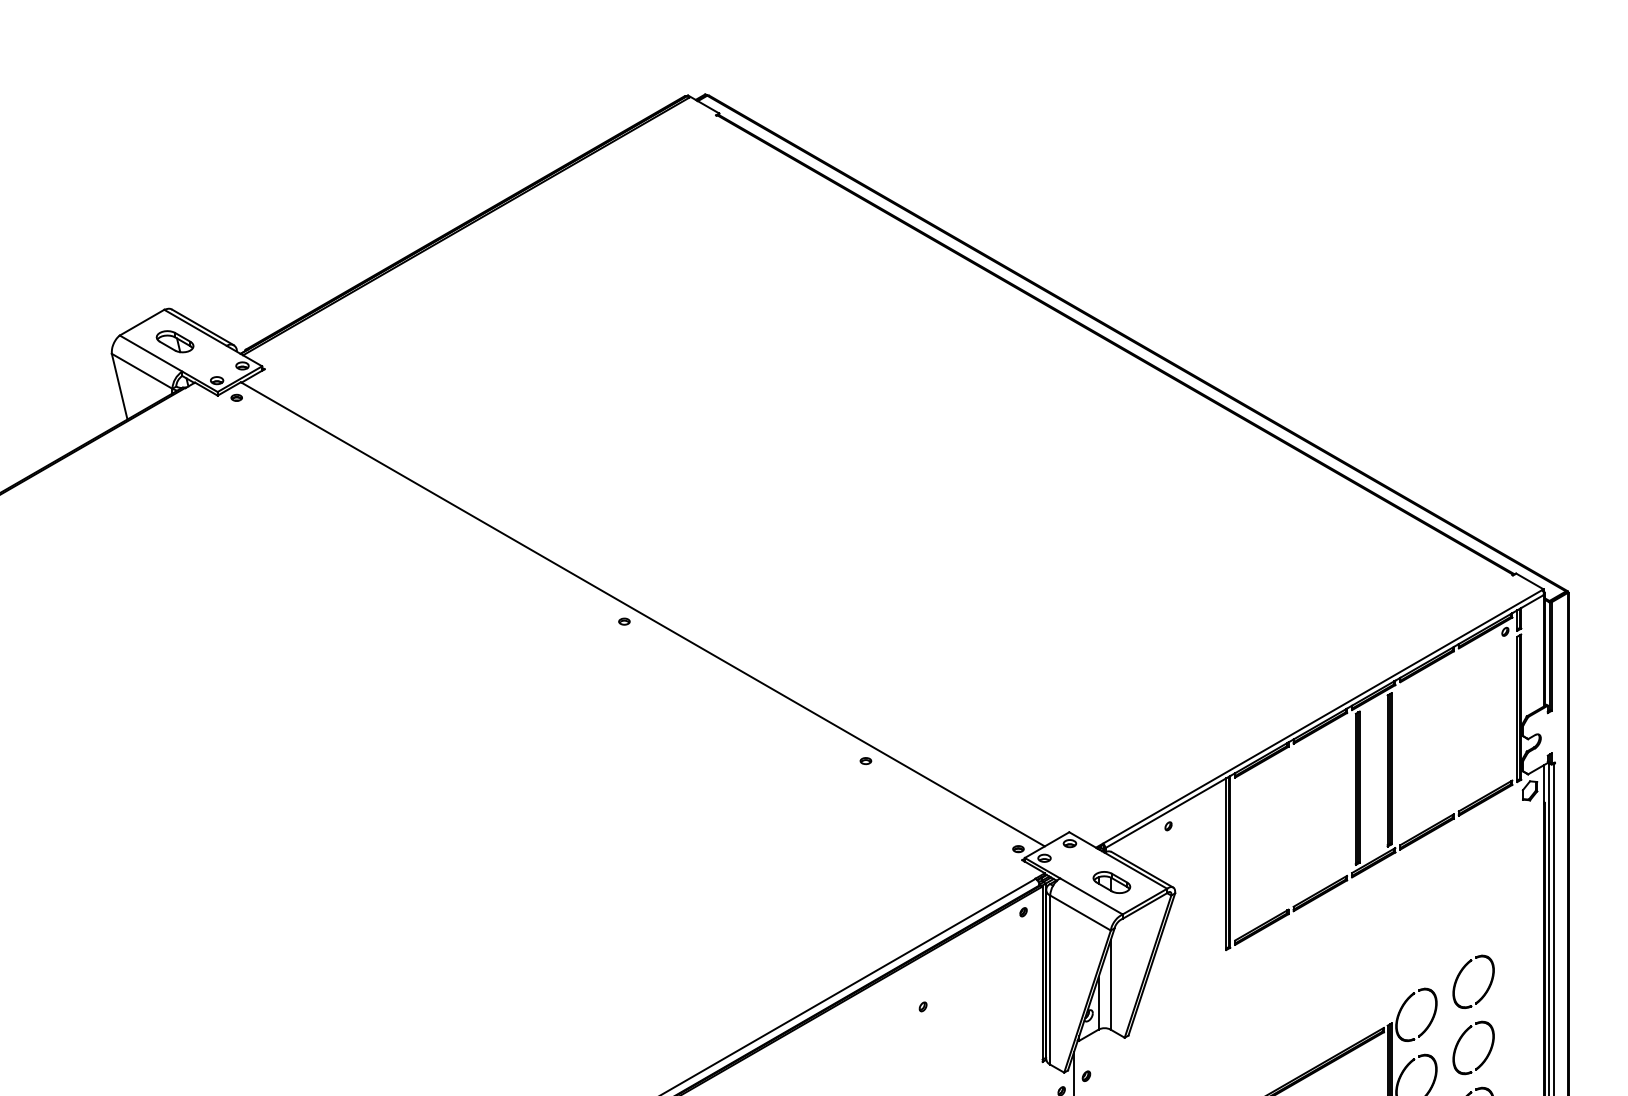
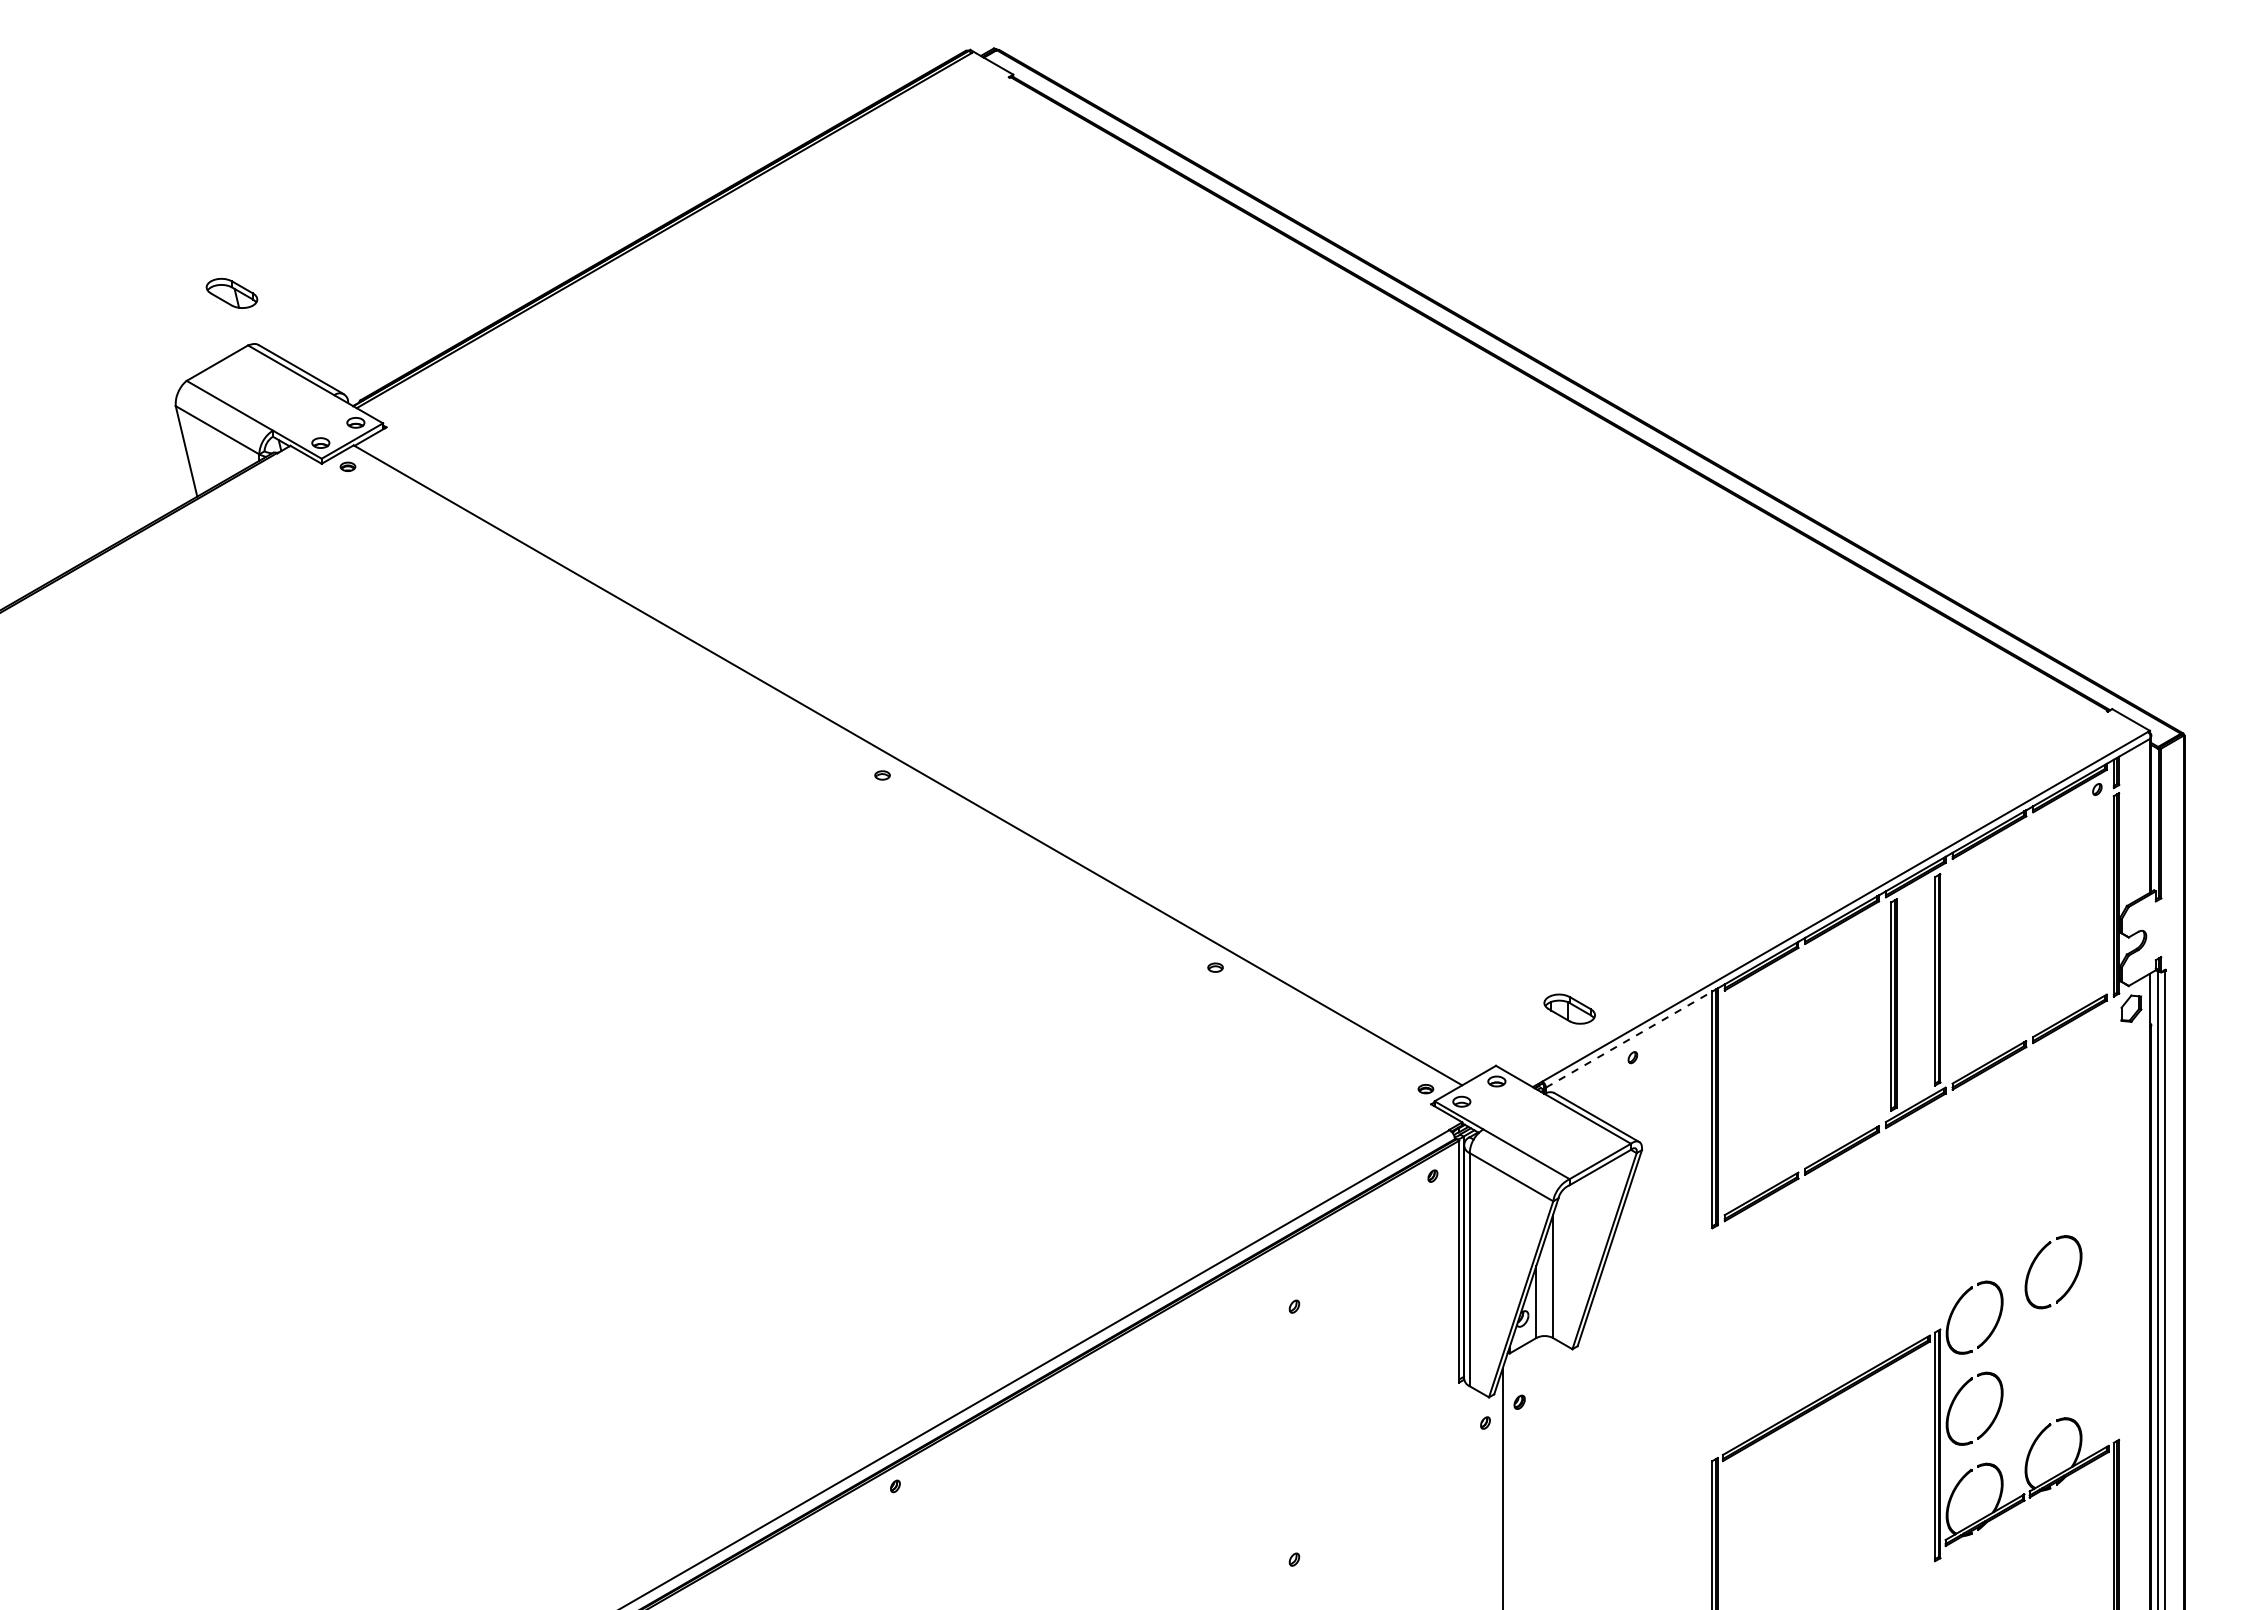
part: (174, 341) -> (231, 292), moved
line: (1166, 813) -> (1629, 1039), solid -> dashed
part: (1111, 882) -> (1569, 1008), moved
part: (1459, 1041) -> (2034, 1354), removed

